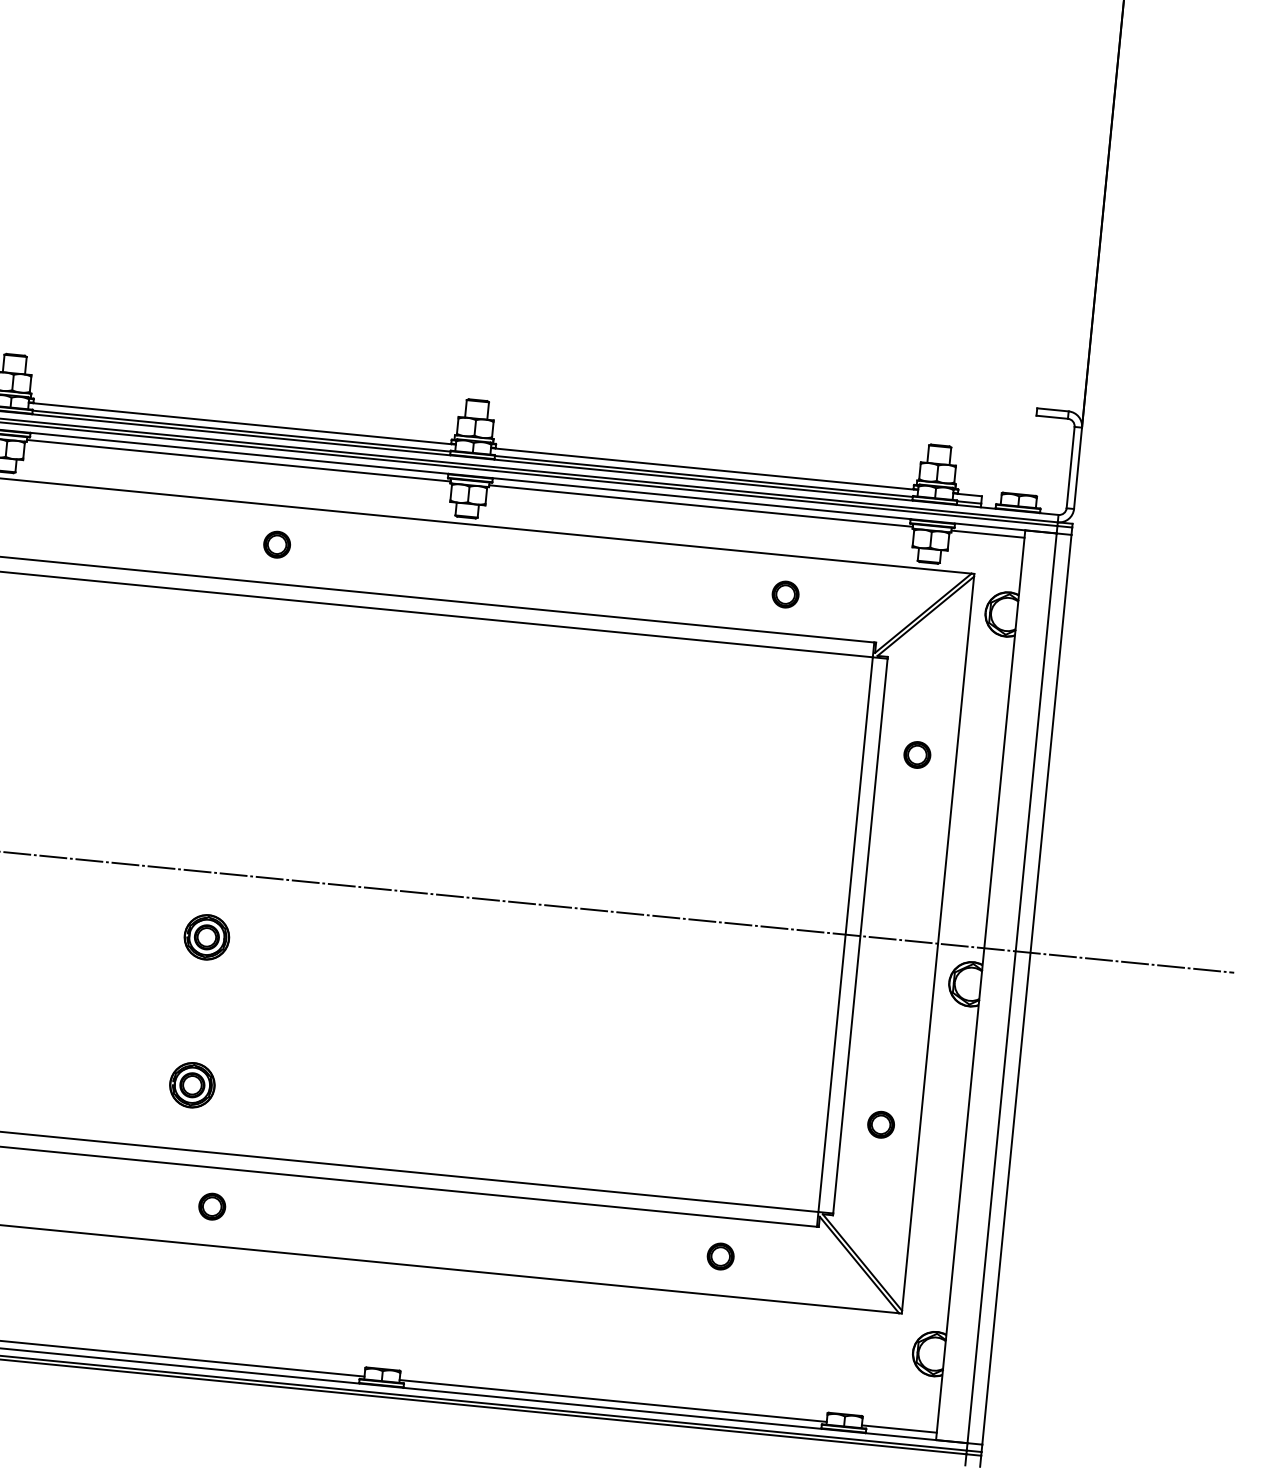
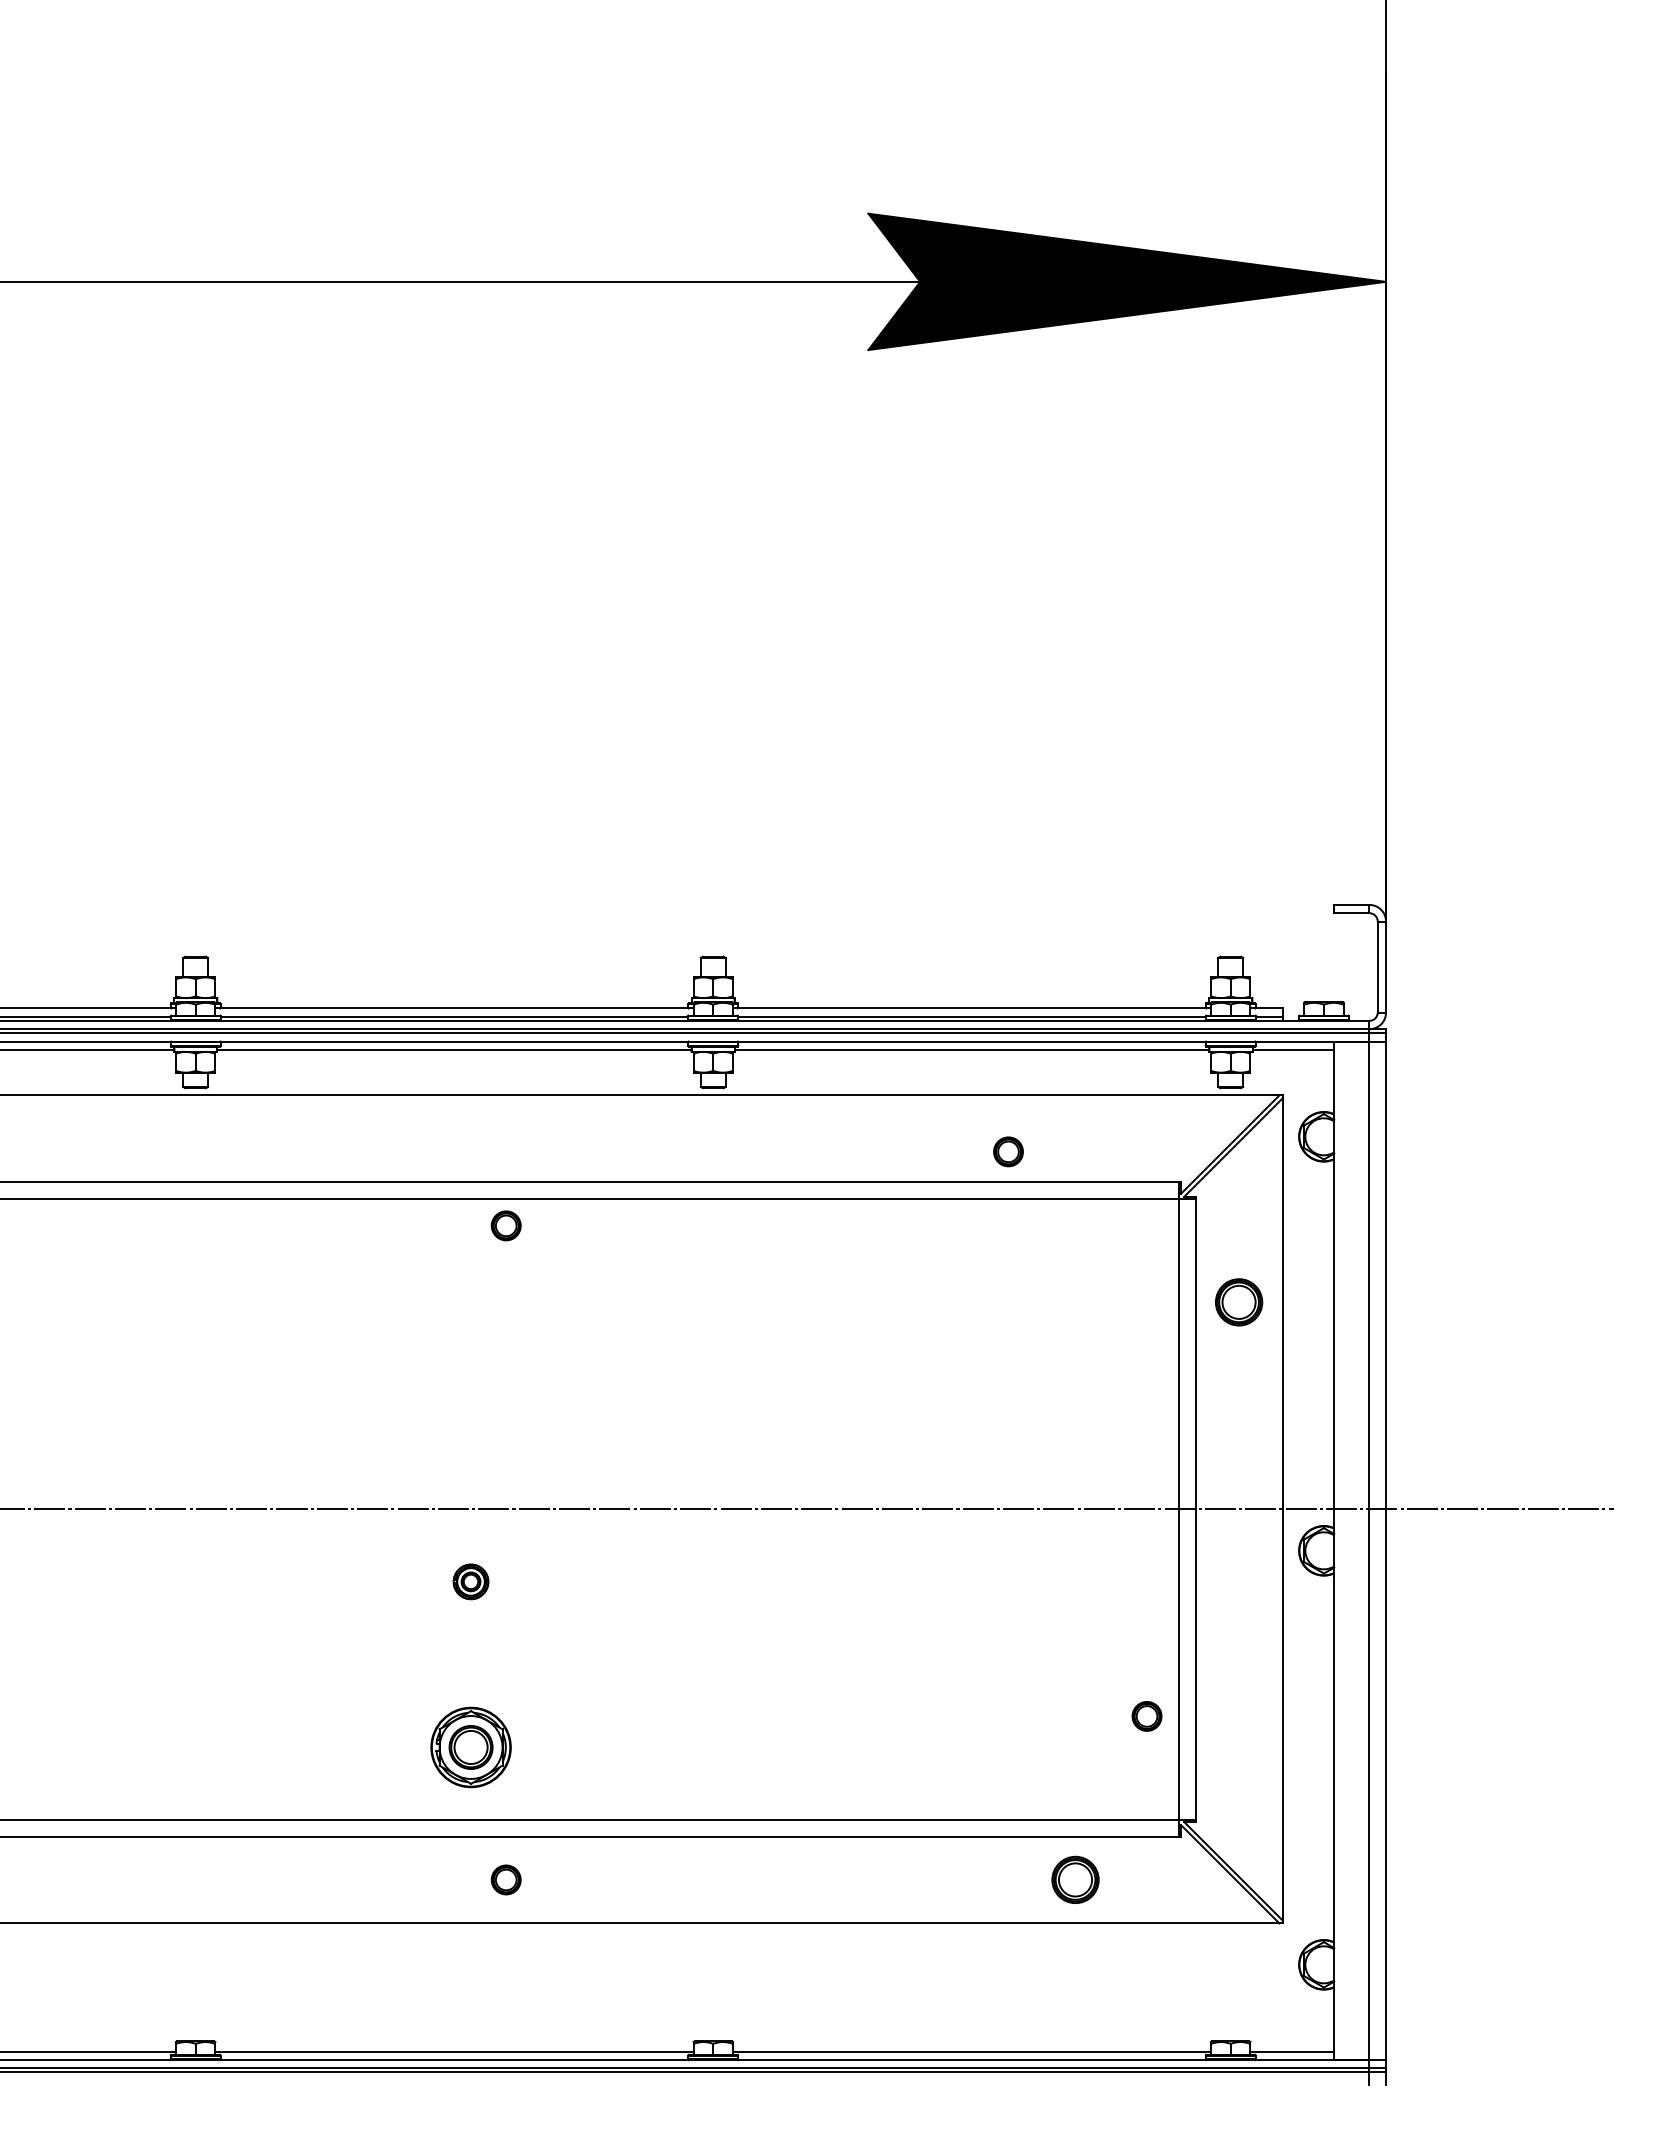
part: (276, 544) -> (505, 1225), moved
part: (785, 594) -> (1008, 1151), moved
part: (916, 755) -> (1238, 1302), size x1.6
part: (206, 936) -> (470, 1581), size x0.7
part: (191, 1085) -> (470, 1747), size x1.6
part: (880, 1124) -> (1146, 1716), moved
part: (720, 1256) -> (1075, 1879), size x1.6

